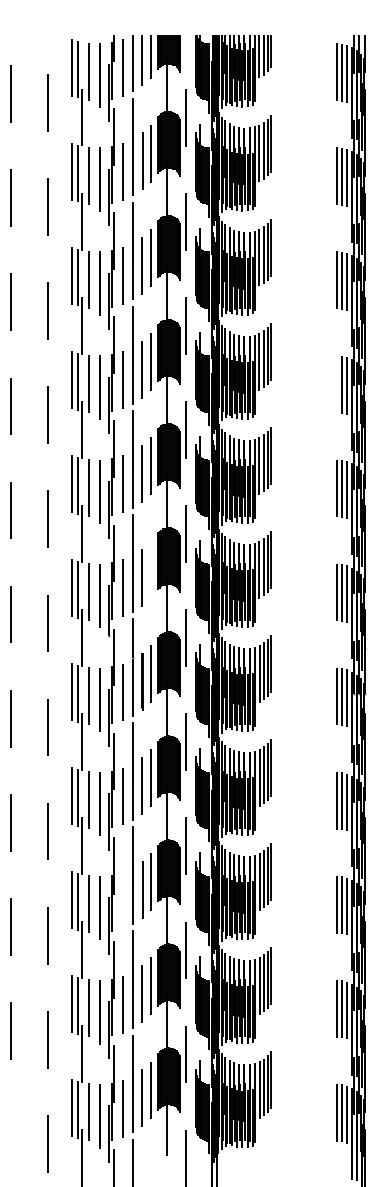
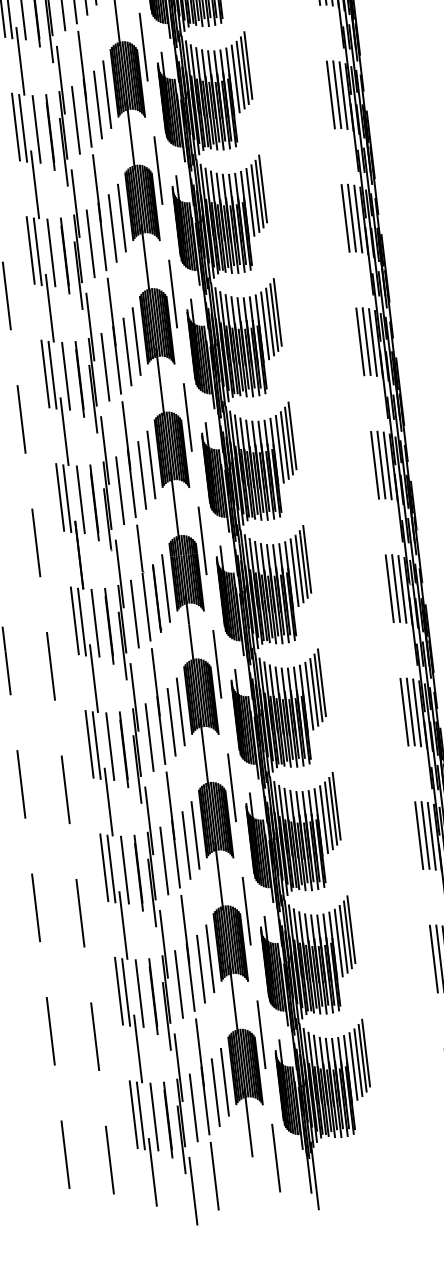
line: (336, 384) -> (345, 218), added
line: (151, 570) -> (151, 465), added
line: (122, 900) -> (164, 861), added
line: (10, 1134) -> (64, 1154), added

